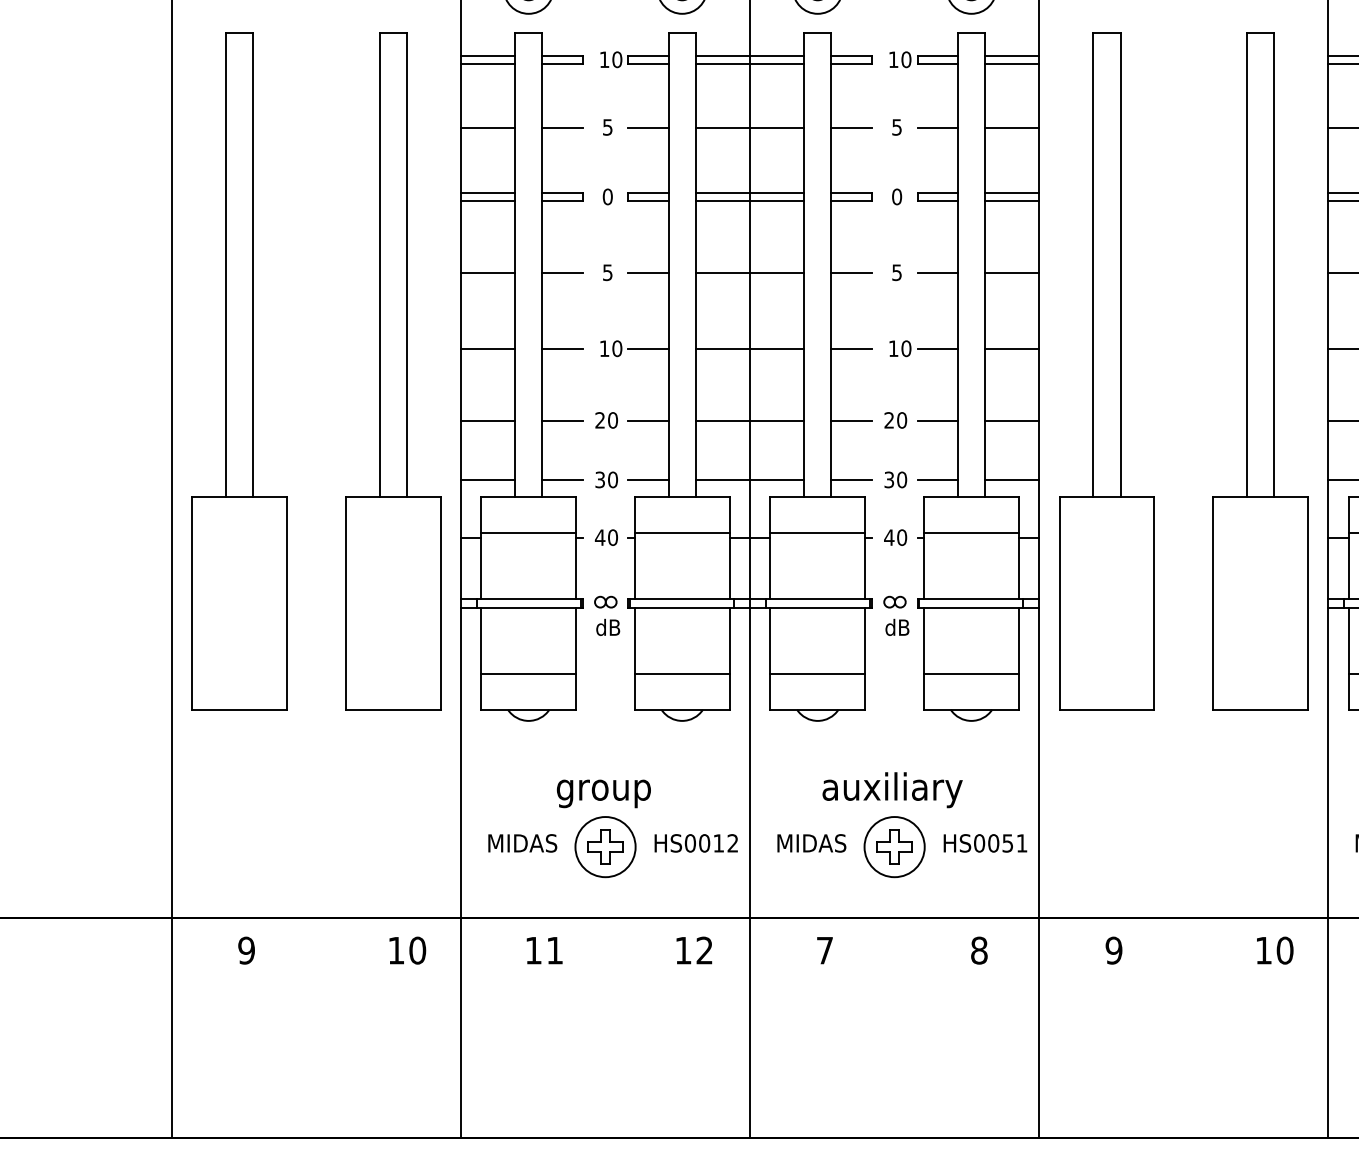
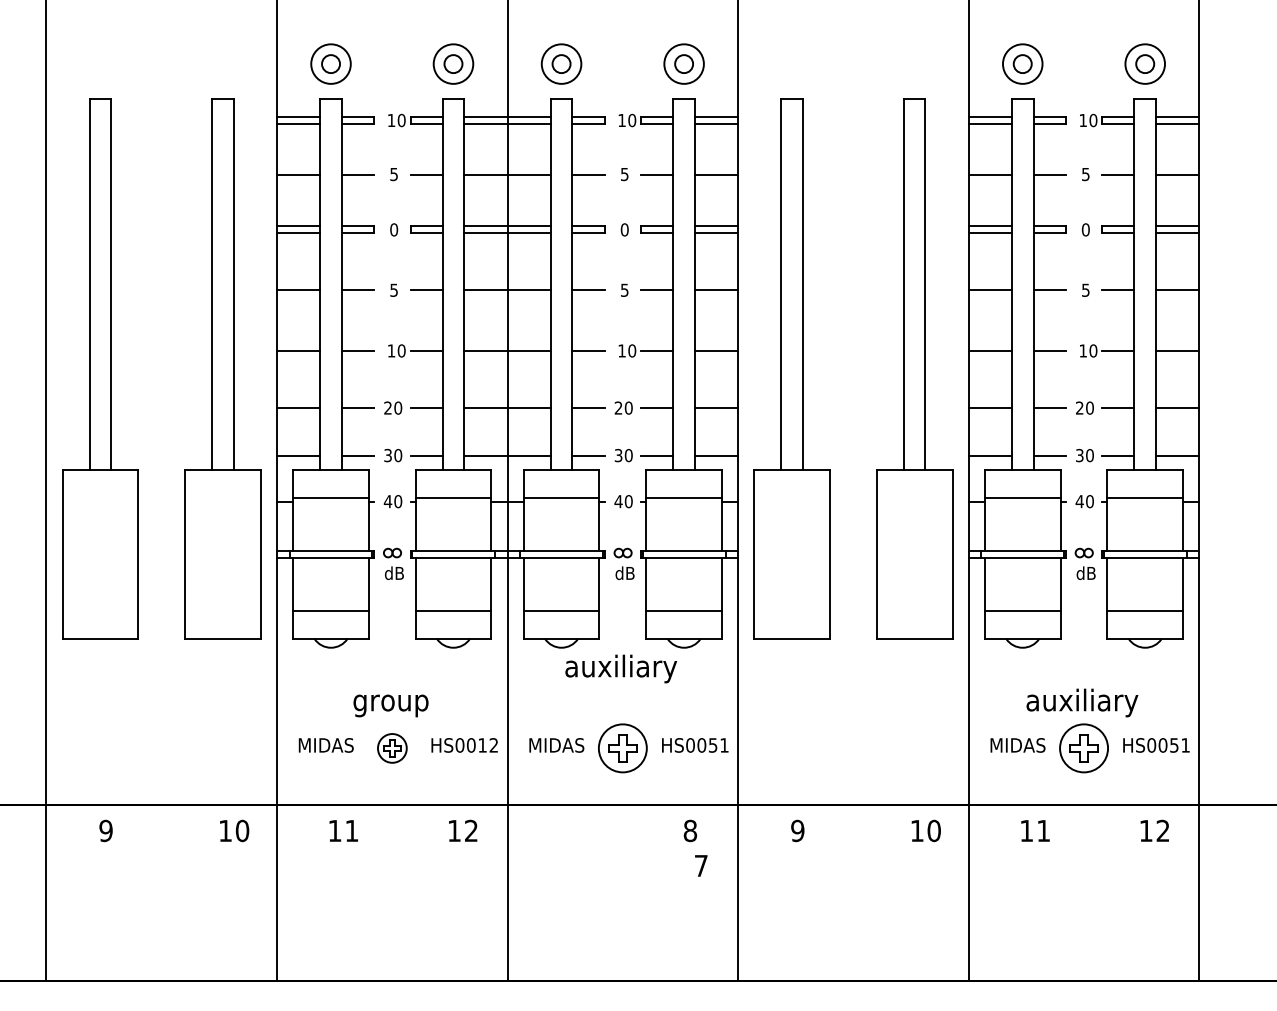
text: (892, 789) -> (621, 668), moved
part: (605, 847) -> (392, 748), size x0.6
text: (825, 950) -> (701, 865), moved

